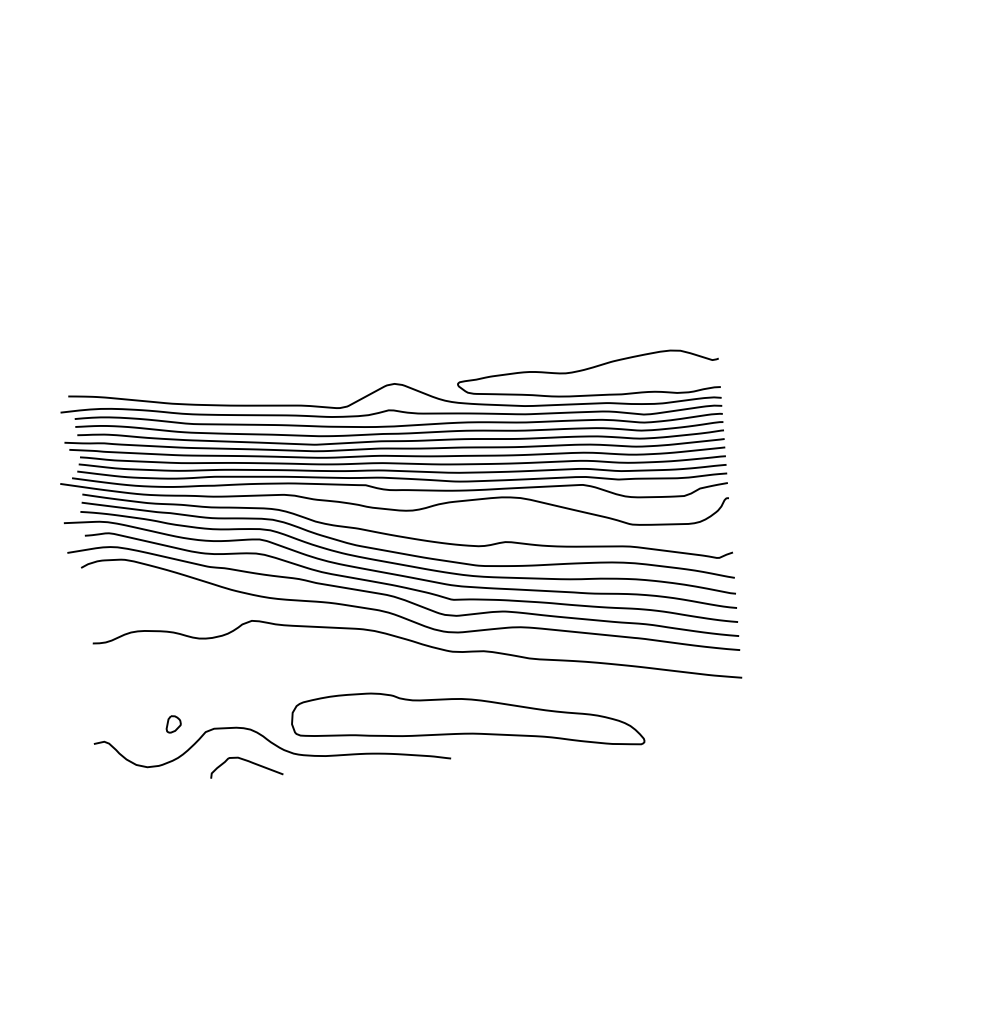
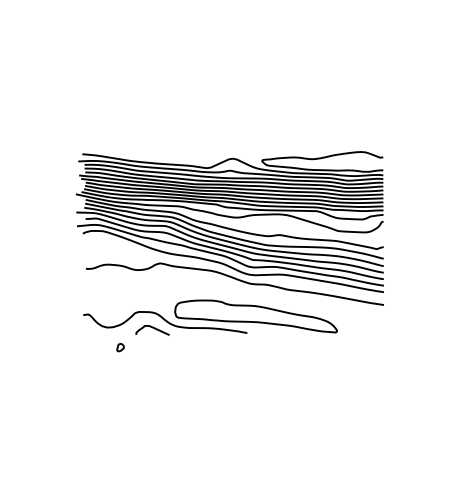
part: (173, 724) -> (120, 347), moved

